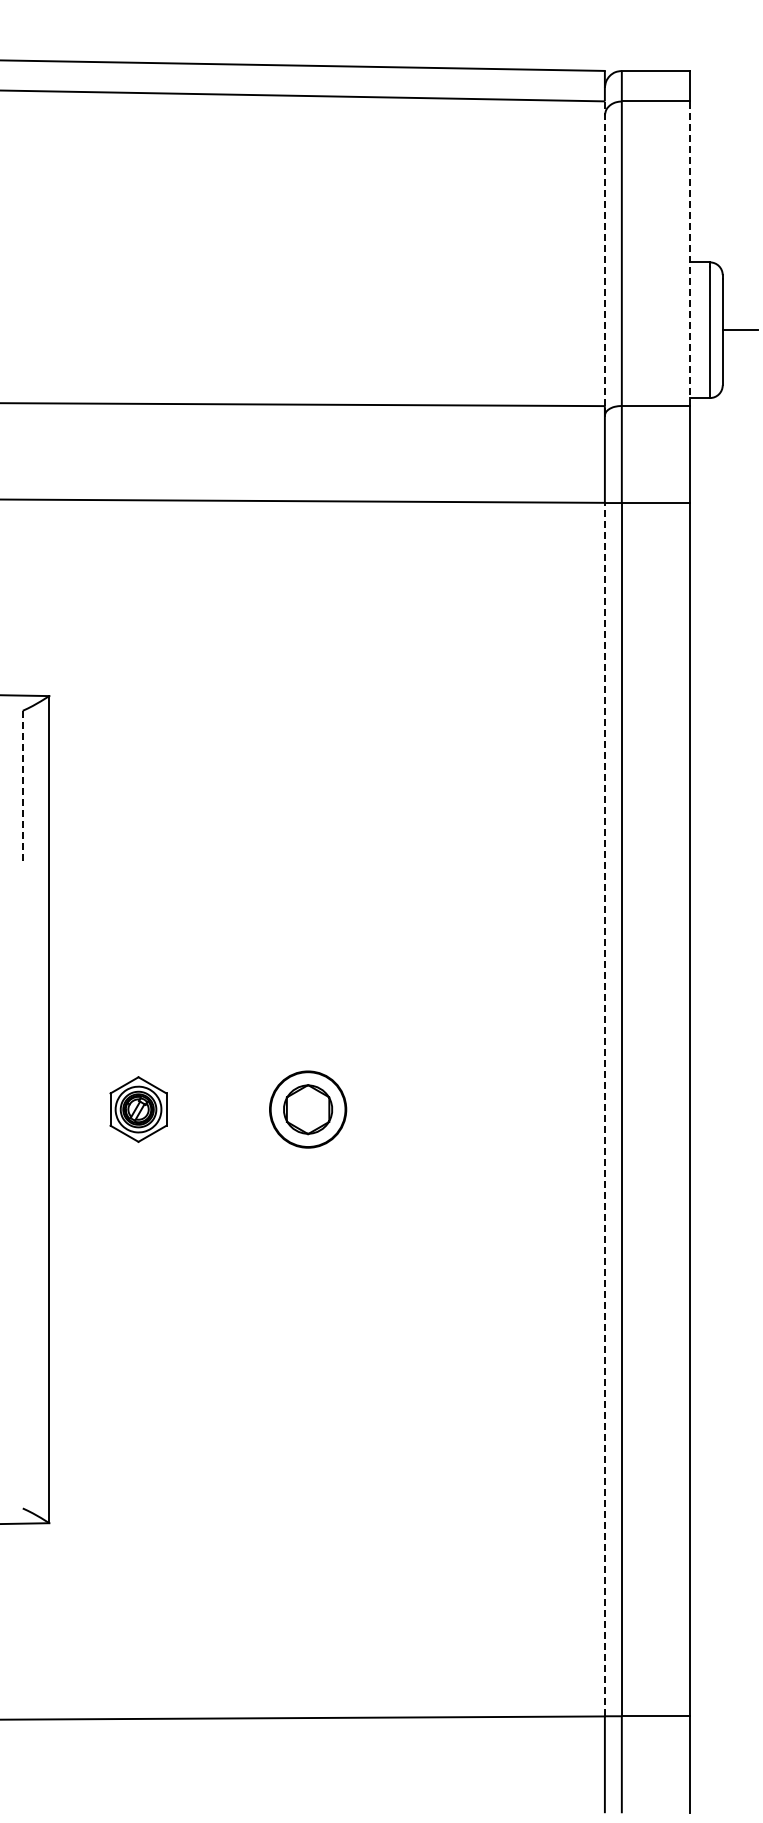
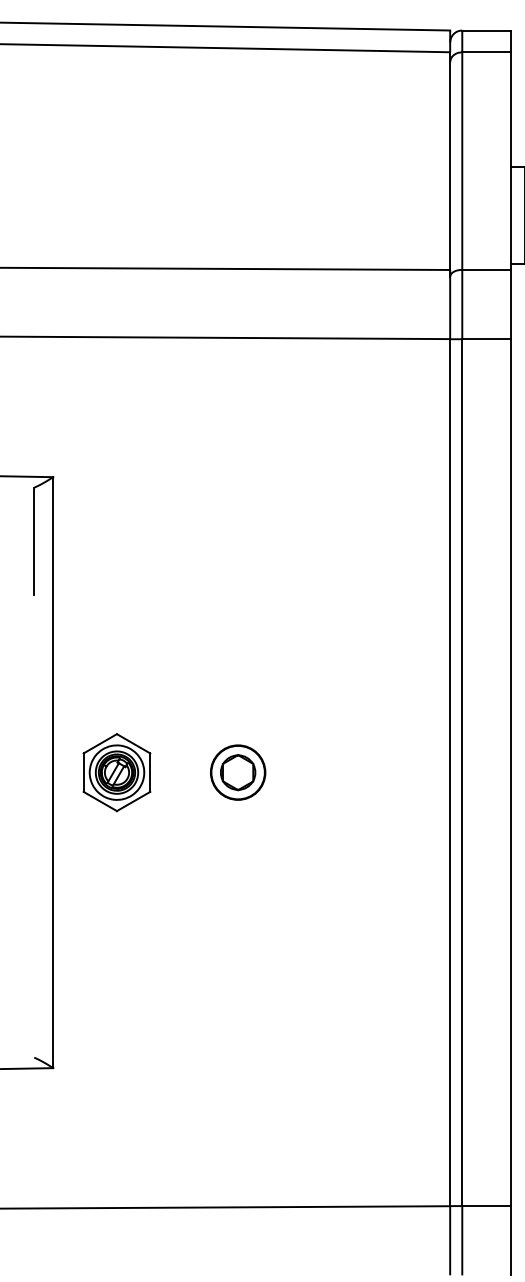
line: (604, 253) -> (449, 160), dashed -> solid
line: (689, 253) -> (510, 160), dashed -> solid
line: (22, 785) -> (34, 541), dashed -> solid
part: (138, 1109) -> (116, 772), size x1.67
line: (604, 1109) -> (449, 772), dashed -> solid

